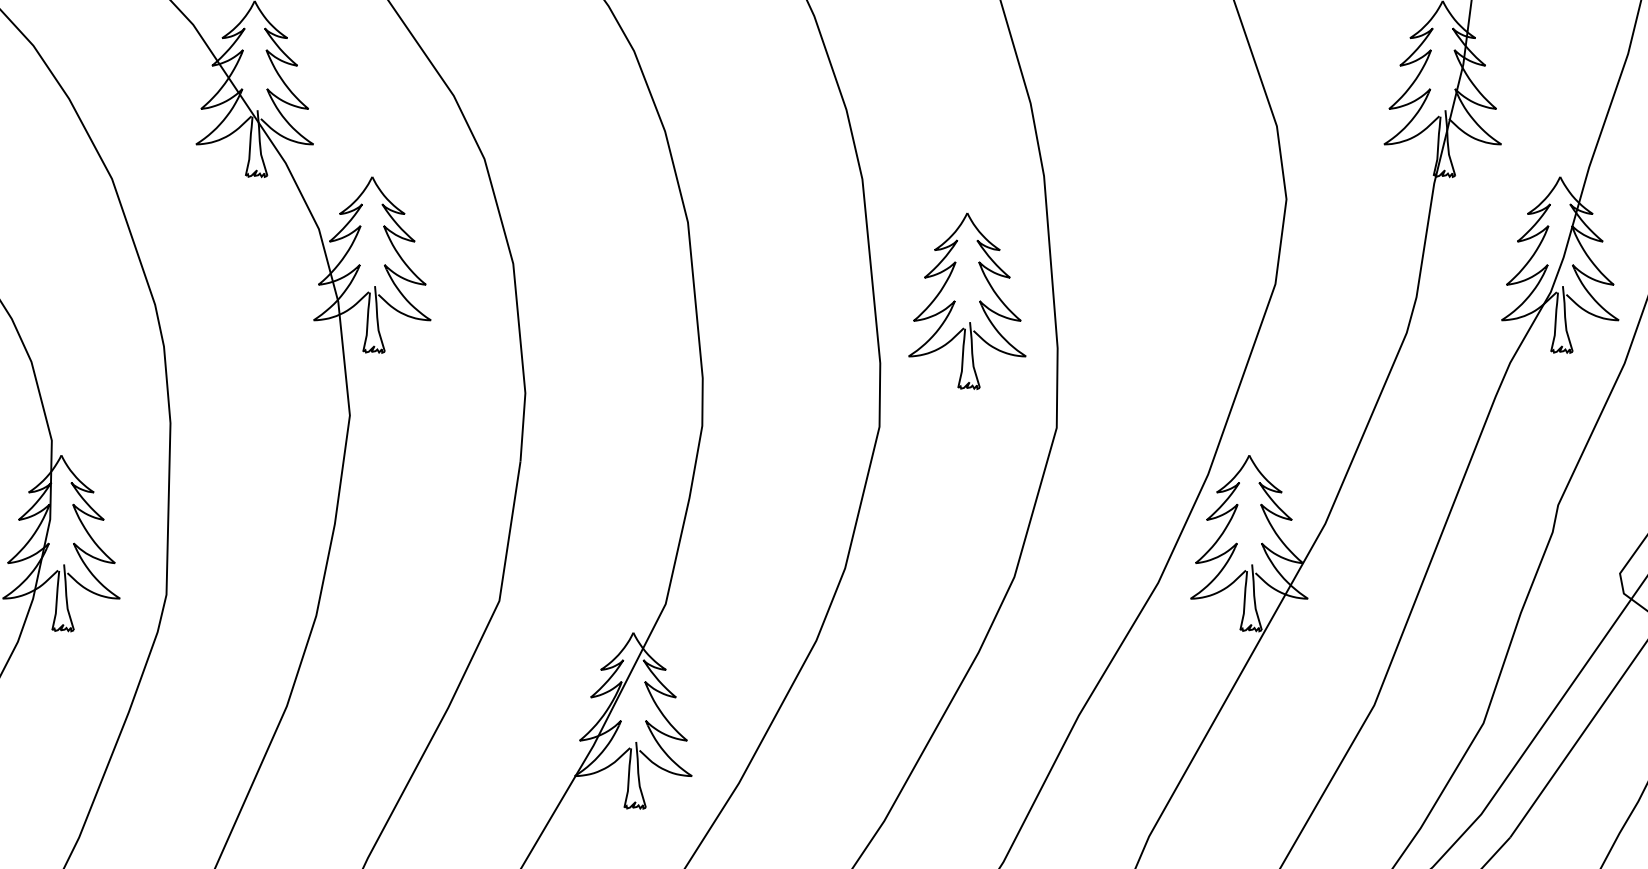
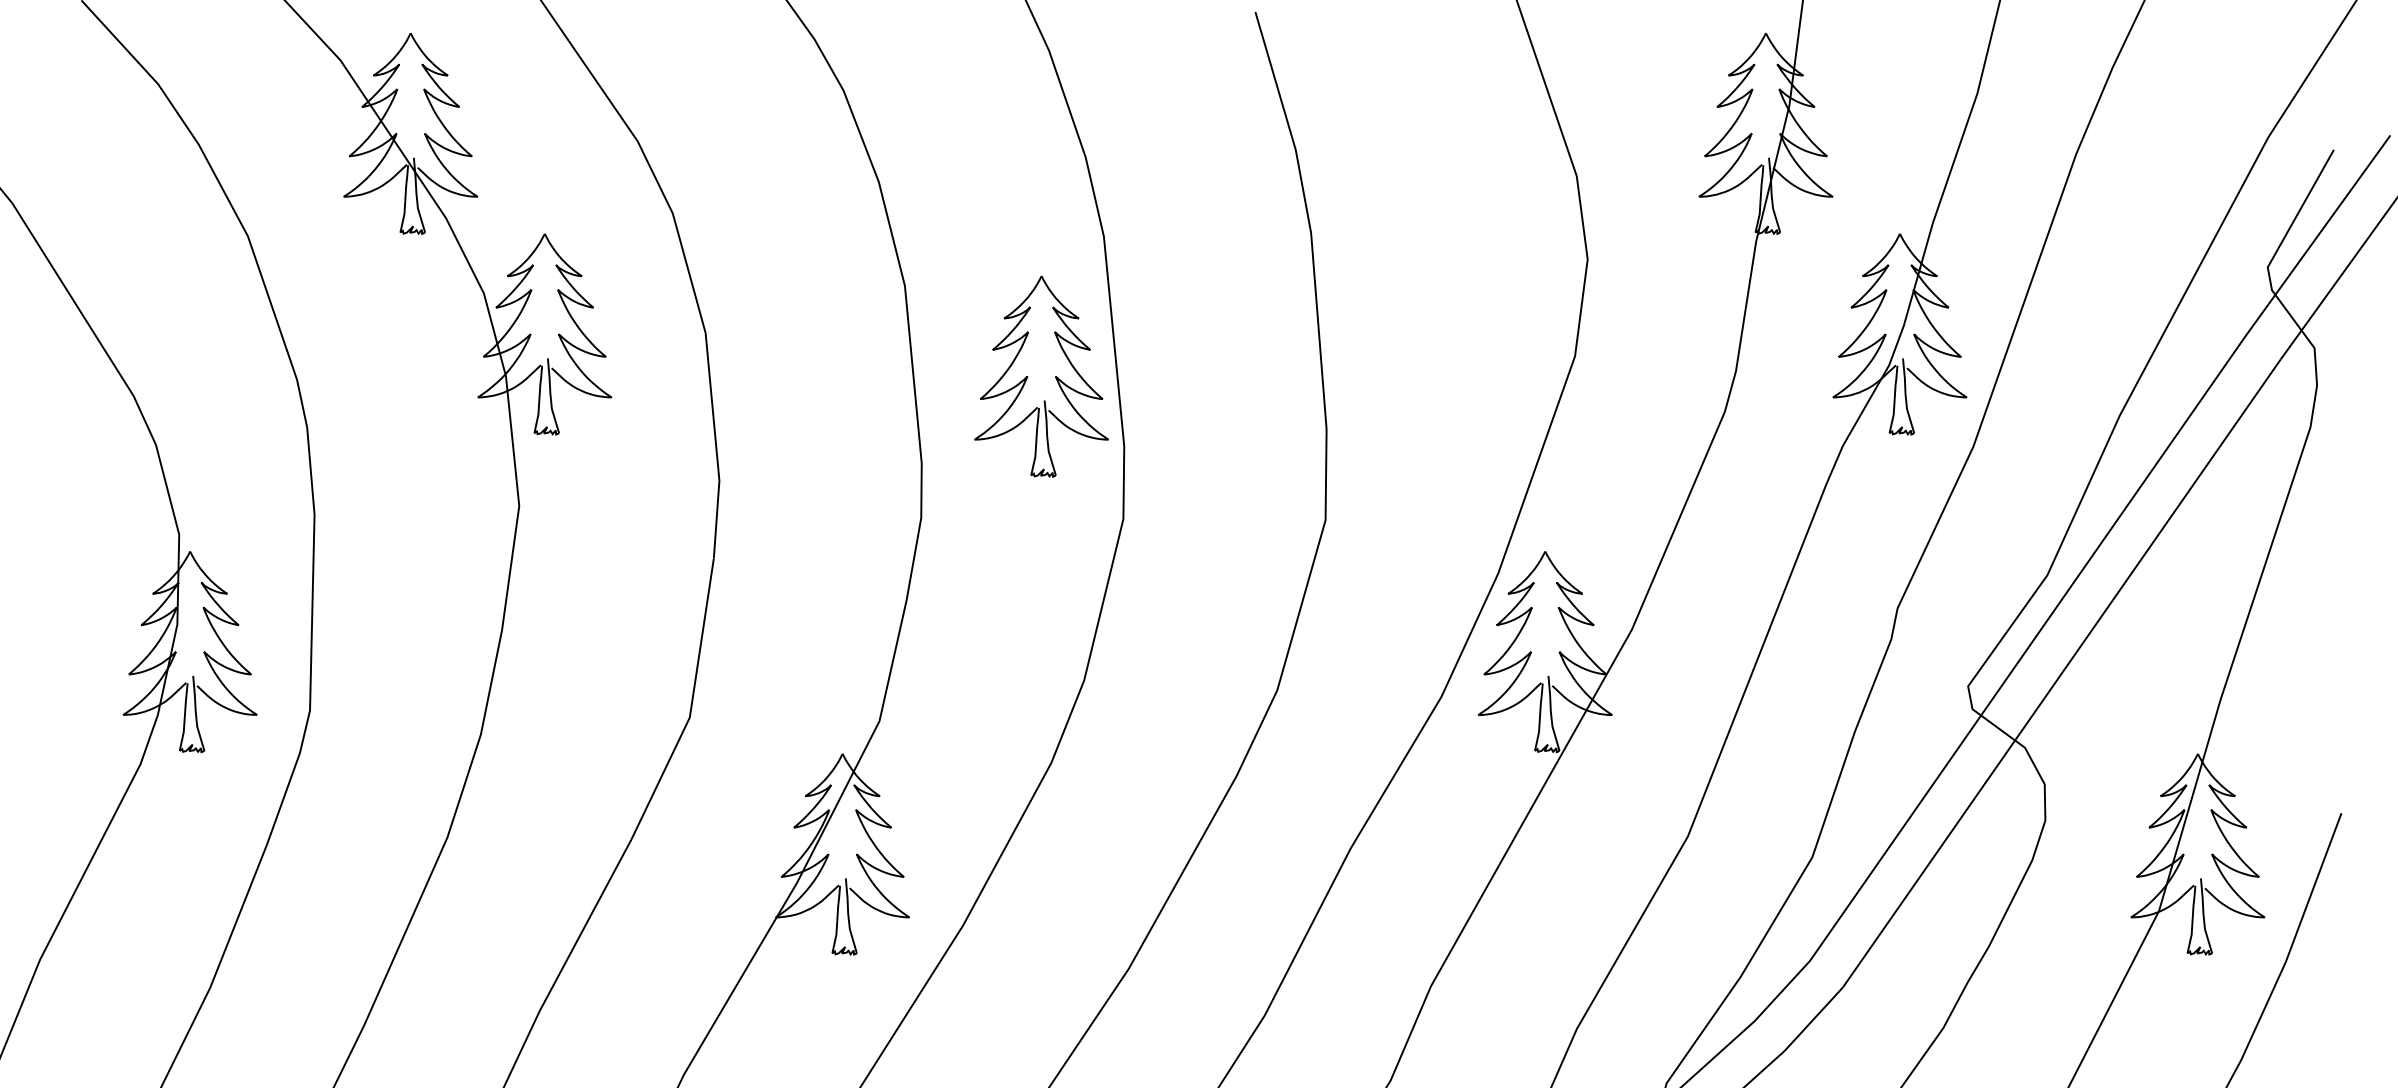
part: (954, 301) -> (1027, 376), moved

